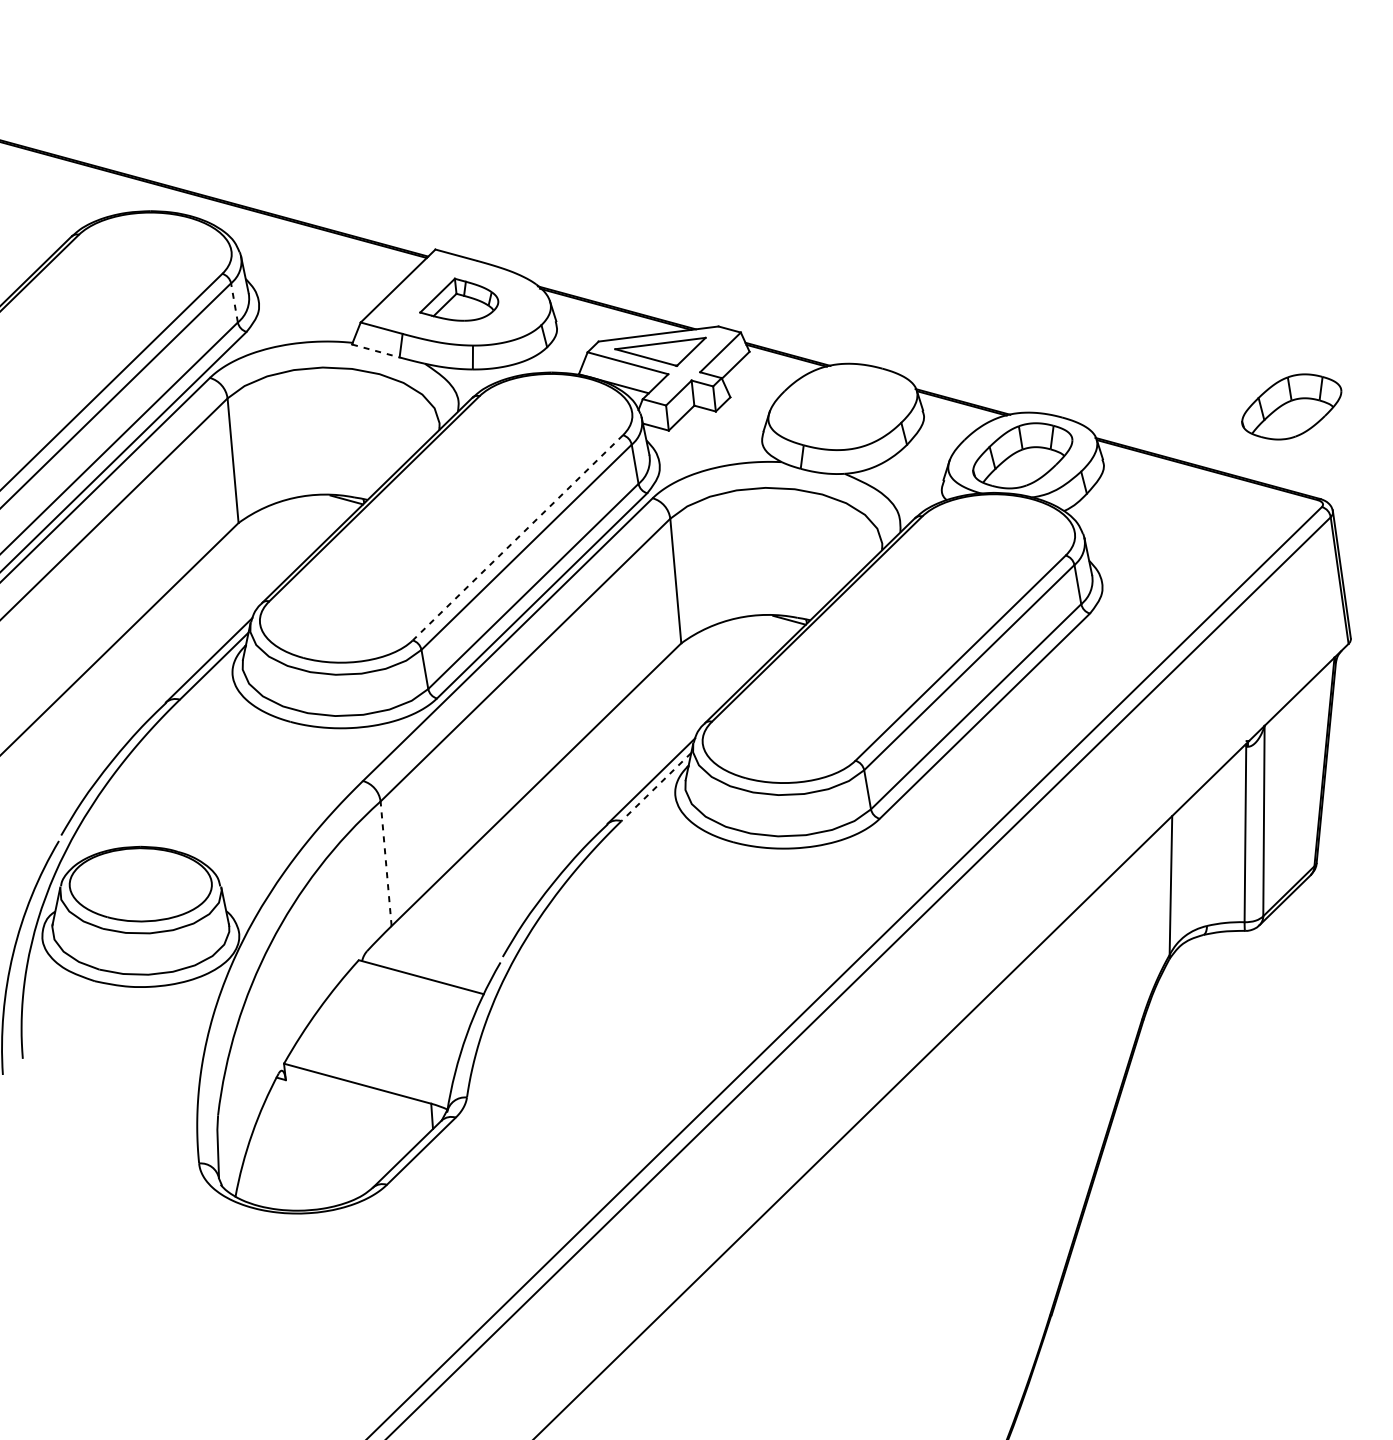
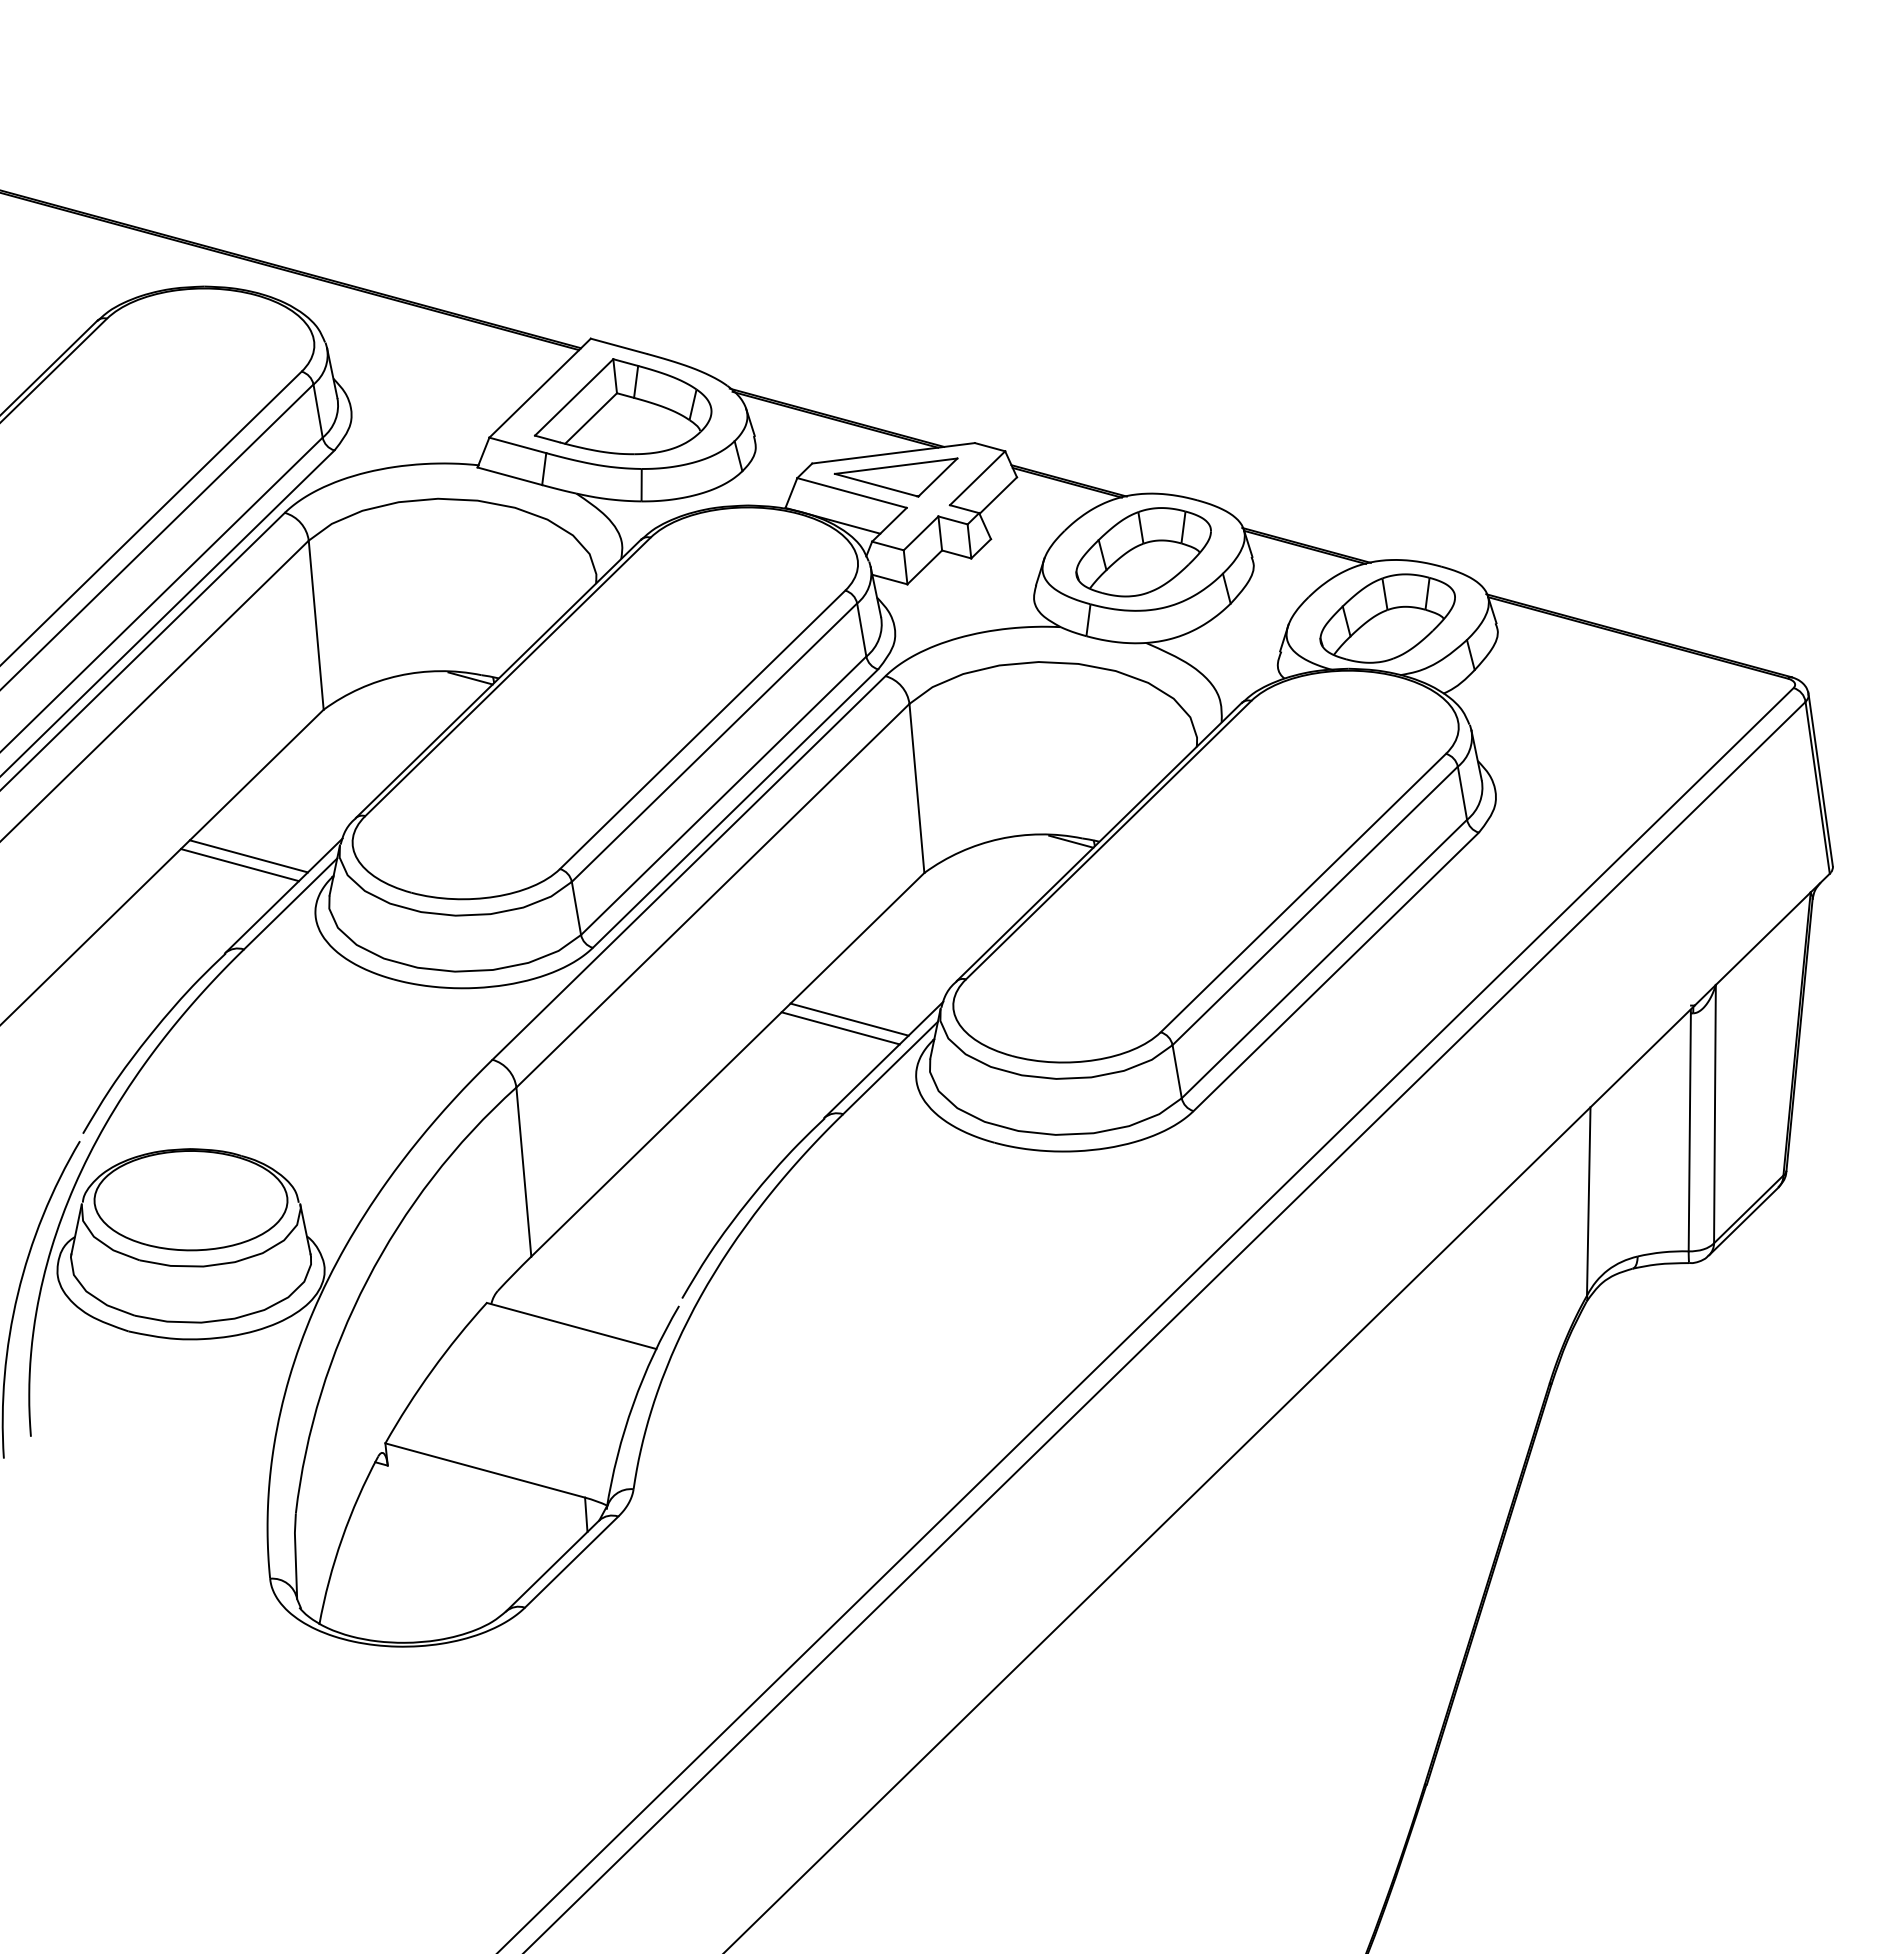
part: (458, 299) -> (622, 406), size x1.67
line: (234, 303) -> (318, 411), dashed -> solid
line: (376, 351) -> (510, 476), dashed -> solid
part: (1291, 407) -> (1143, 552), moved
line: (517, 538) -> (702, 730), dashed -> solid
line: (183, 631) -> (248, 856), added
line: (176, 637) -> (239, 865), added
line: (626, 751) -> (849, 1019), added
line: (619, 757) -> (840, 1028), added
line: (656, 787) -> (890, 1068), dashed -> solid
line: (385, 864) -> (523, 1172), dashed -> solid

